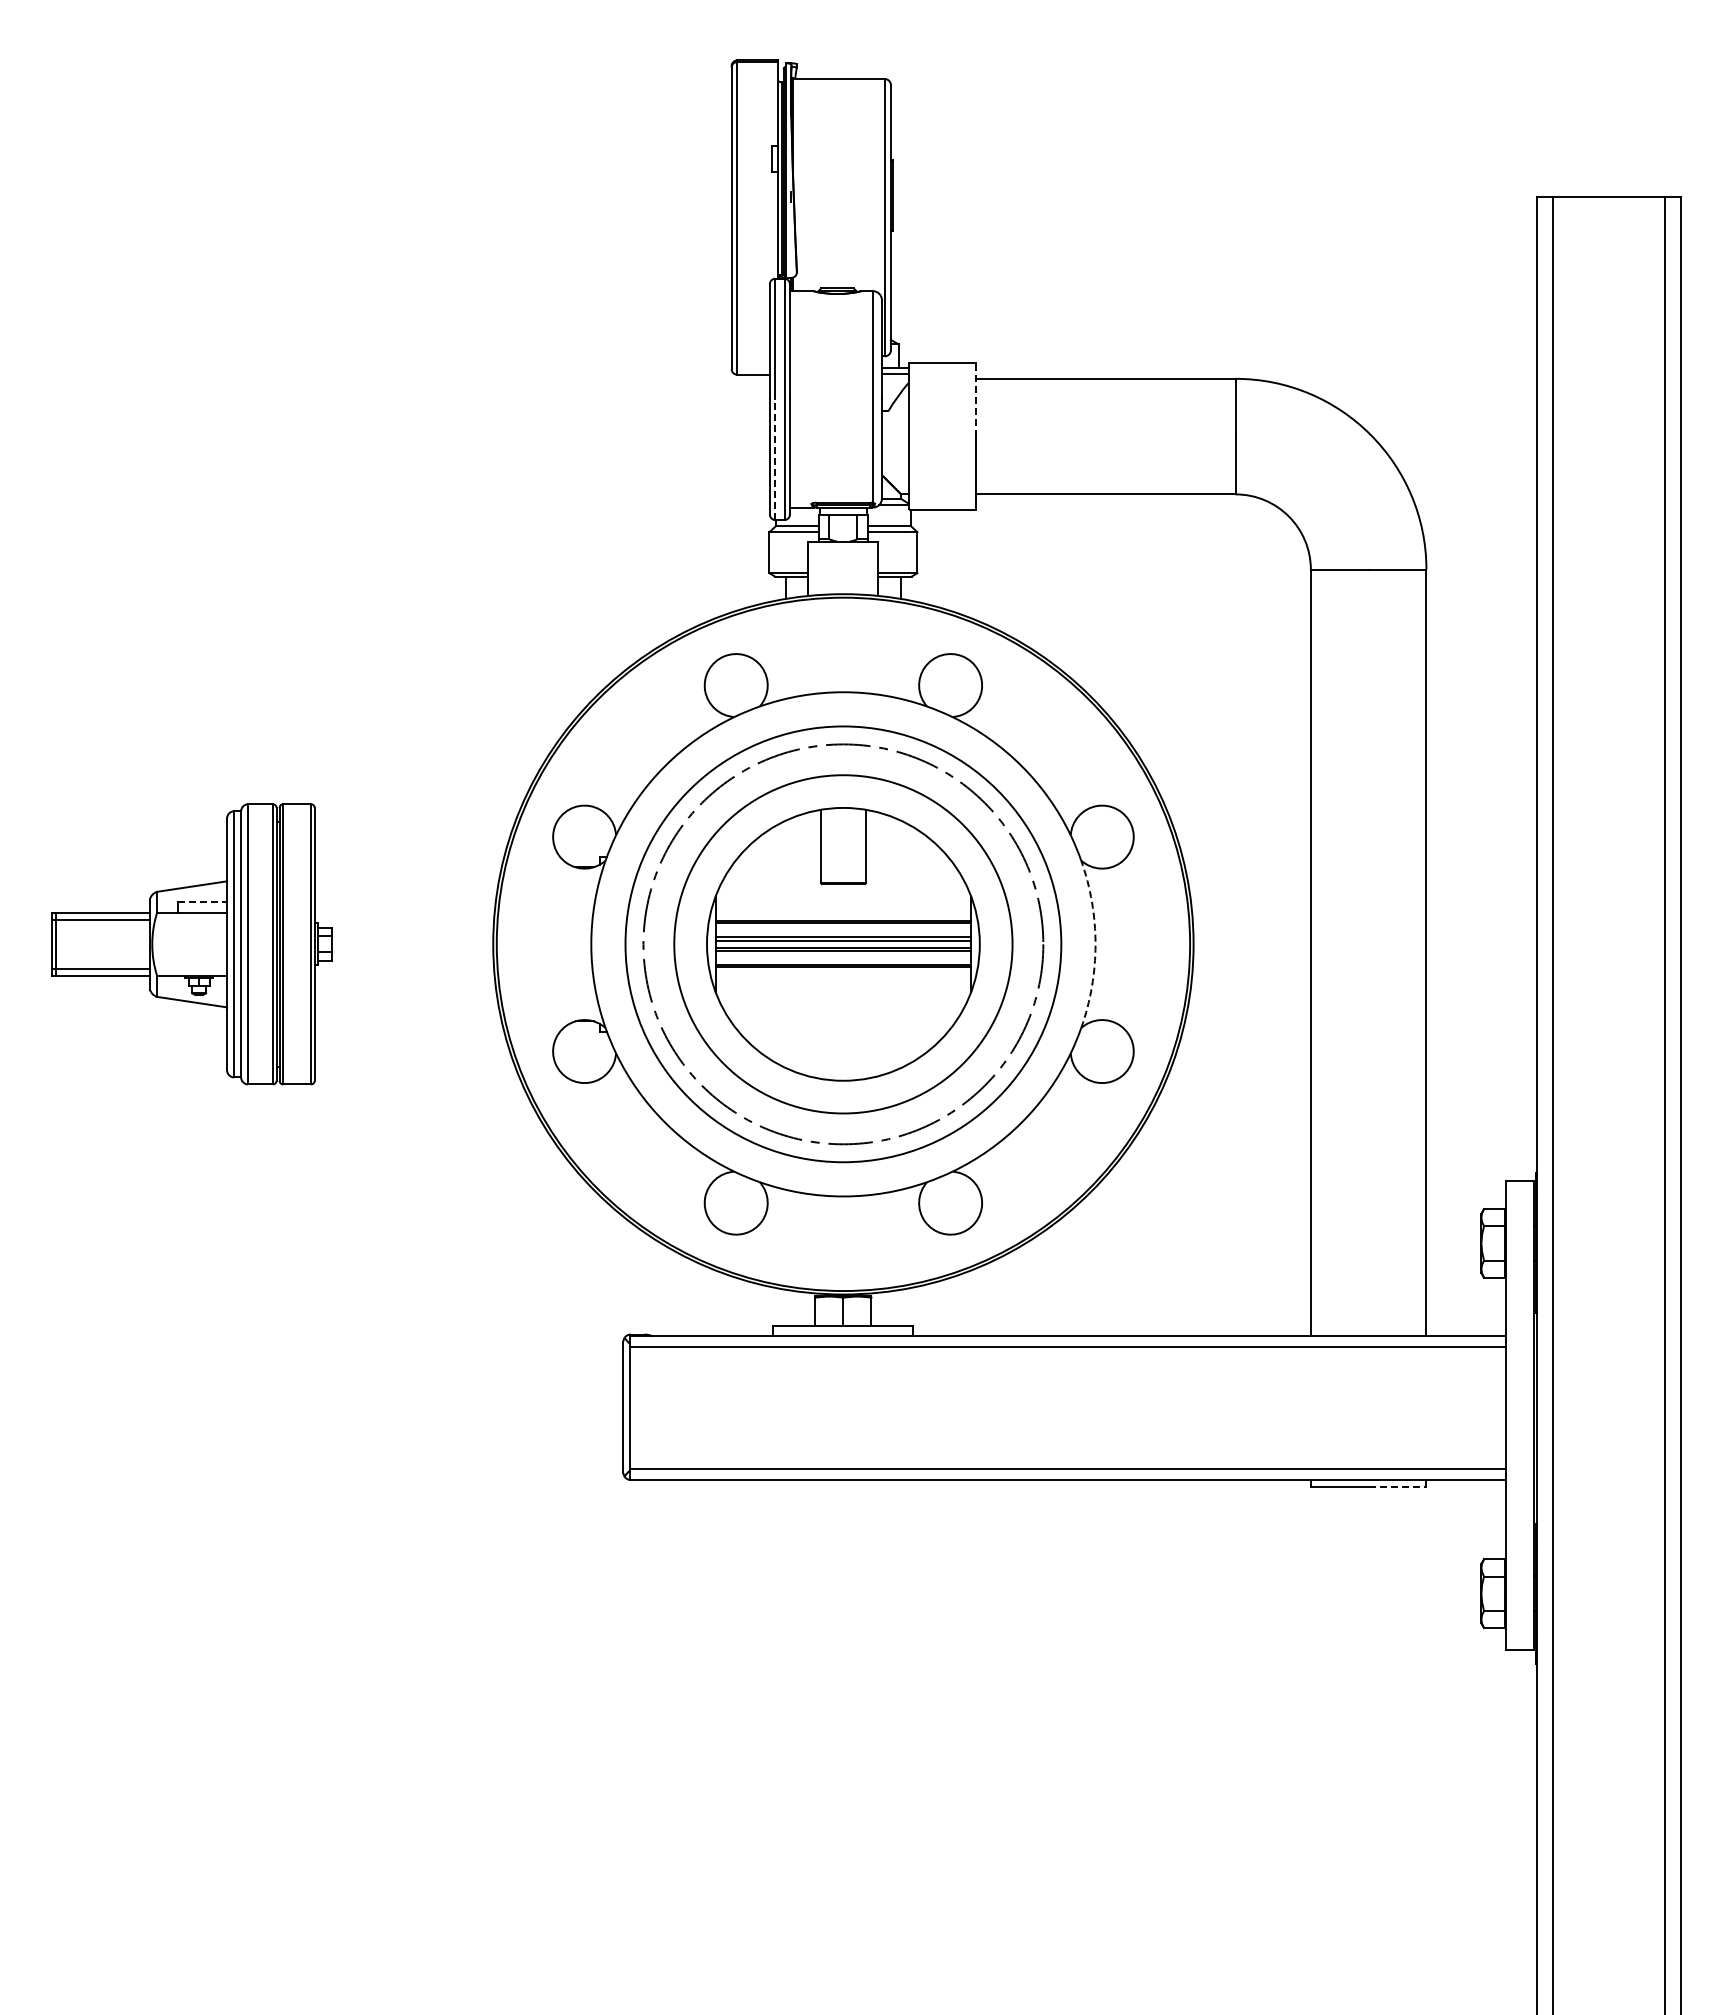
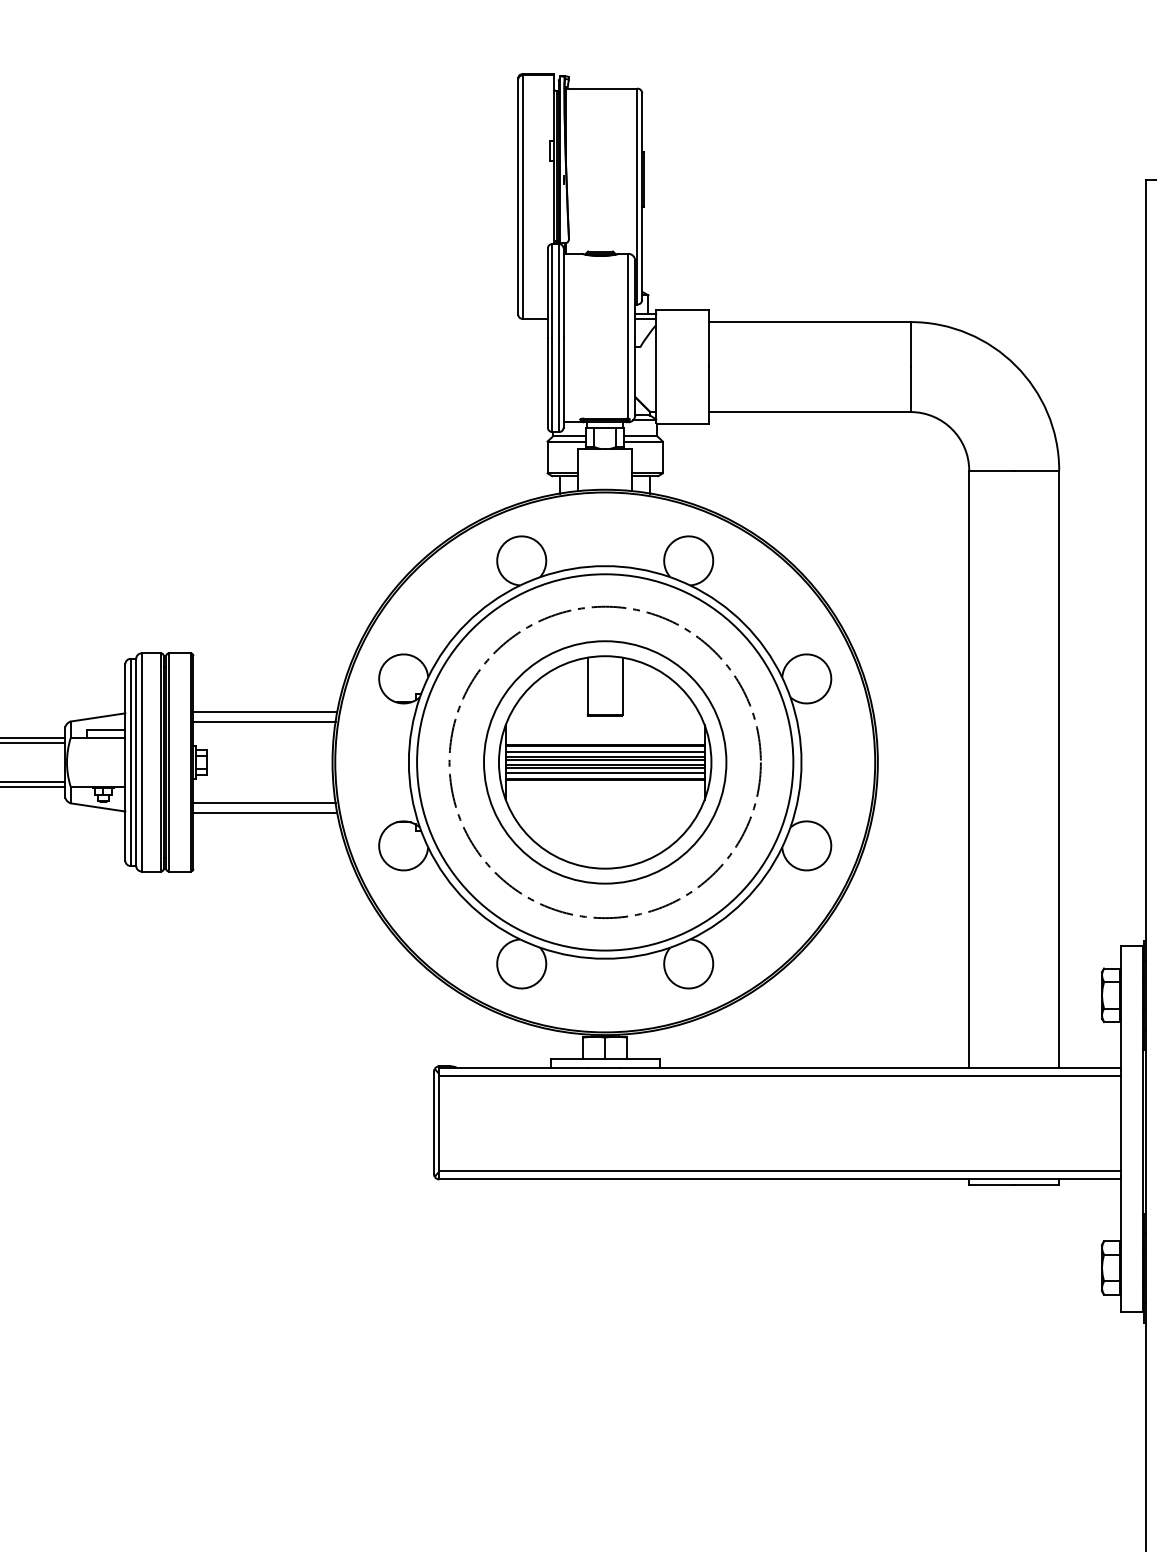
line: (976, 399) -> (708, 338), dashed -> solid
line: (775, 459) -> (552, 384), dashed -> solid
line: (406, 879) -> (264, 711), added
line: (405, 891) -> (264, 721), added
line: (202, 902) -> (106, 729), dashed -> solid
line: (843, 930) -> (605, 751), added
circle: (843, 943) -> (605, 761), size x1.43
circle: (843, 944) -> (605, 762), size x0.71
arc: (1095, 944) -> (801, 762), dashed -> solid
line: (843, 958) -> (605, 773), added
line: (405, 996) -> (264, 803), added
line: (406, 1009) -> (264, 813), added
line: (1397, 1487) -> (1036, 1185), dashed -> solid

